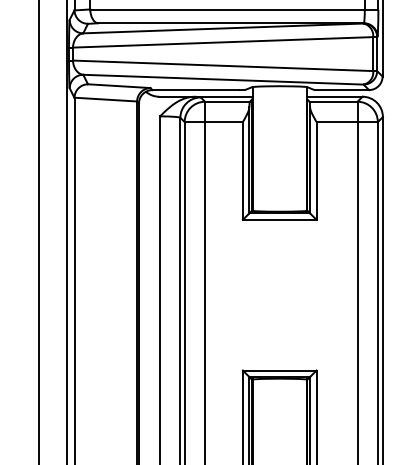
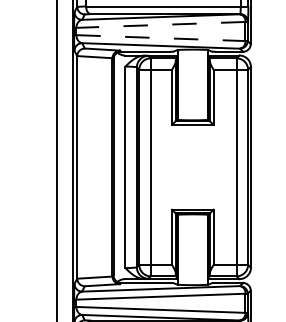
line: (222, 41) -> (160, 24), solid -> dashed
line: (222, 66) -> (160, 38), solid -> dashed

